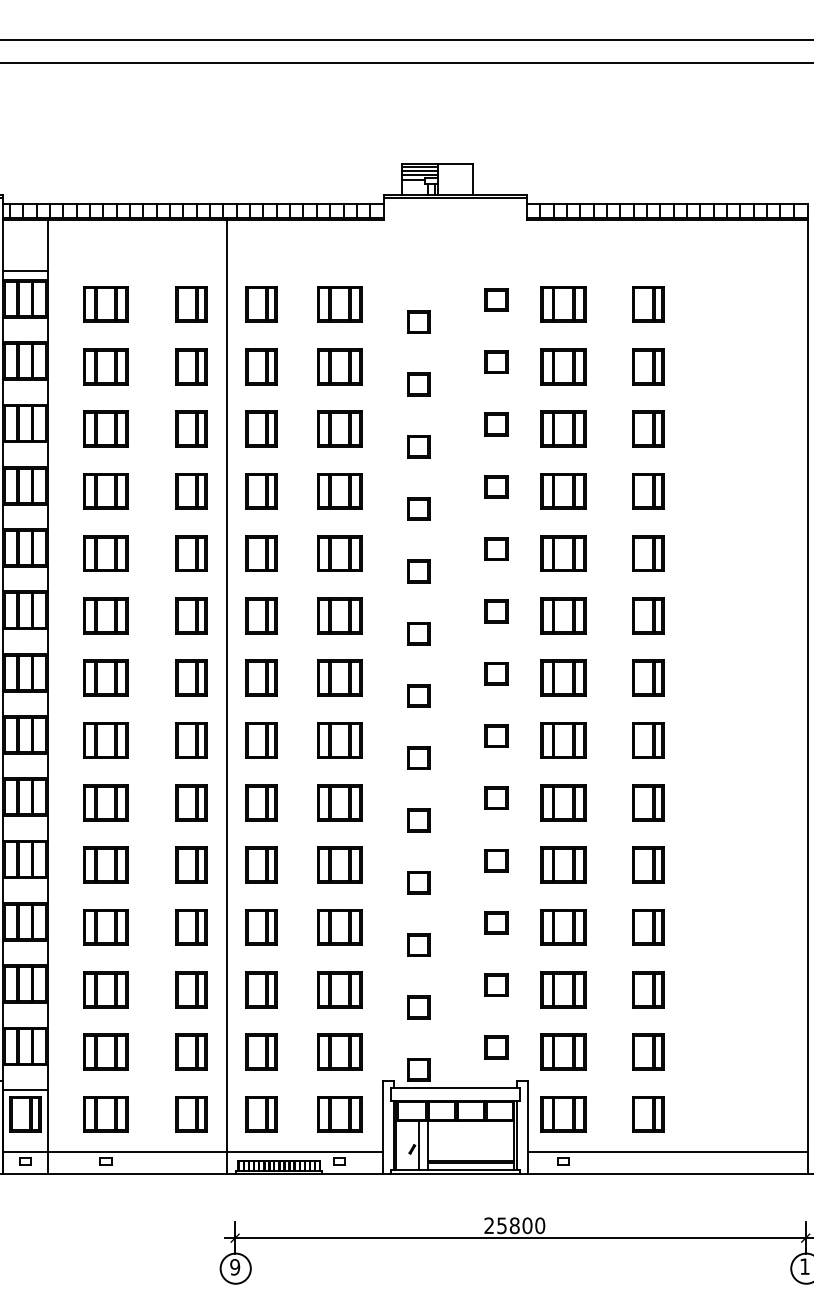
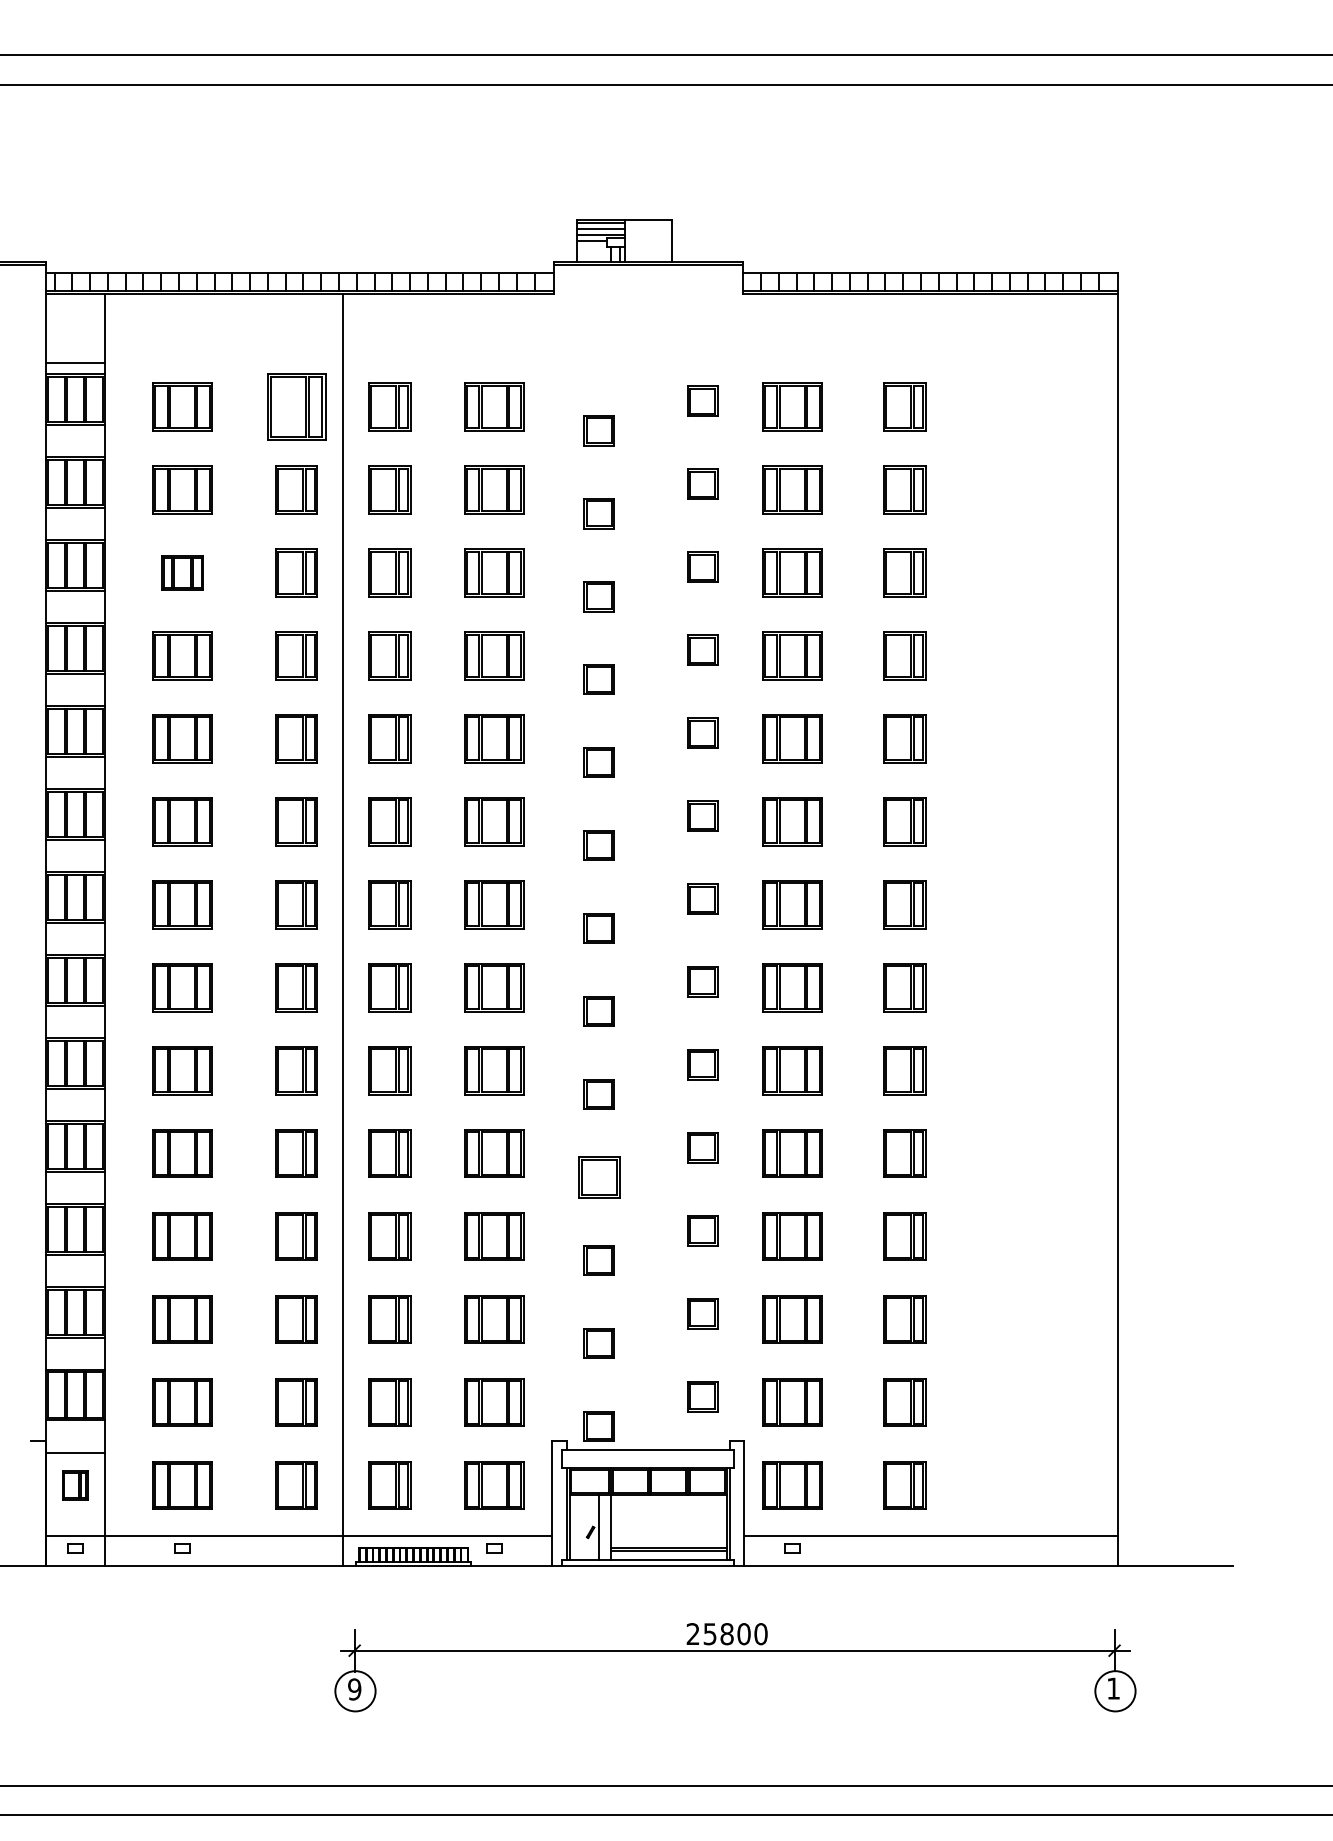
part: (191, 304) -> (296, 406), size x1.4
part: (105, 428) -> (182, 572), size x0.7
part: (418, 882) -> (598, 1177), size x1.4
part: (25, 1114) -> (75, 1485), size x0.6

